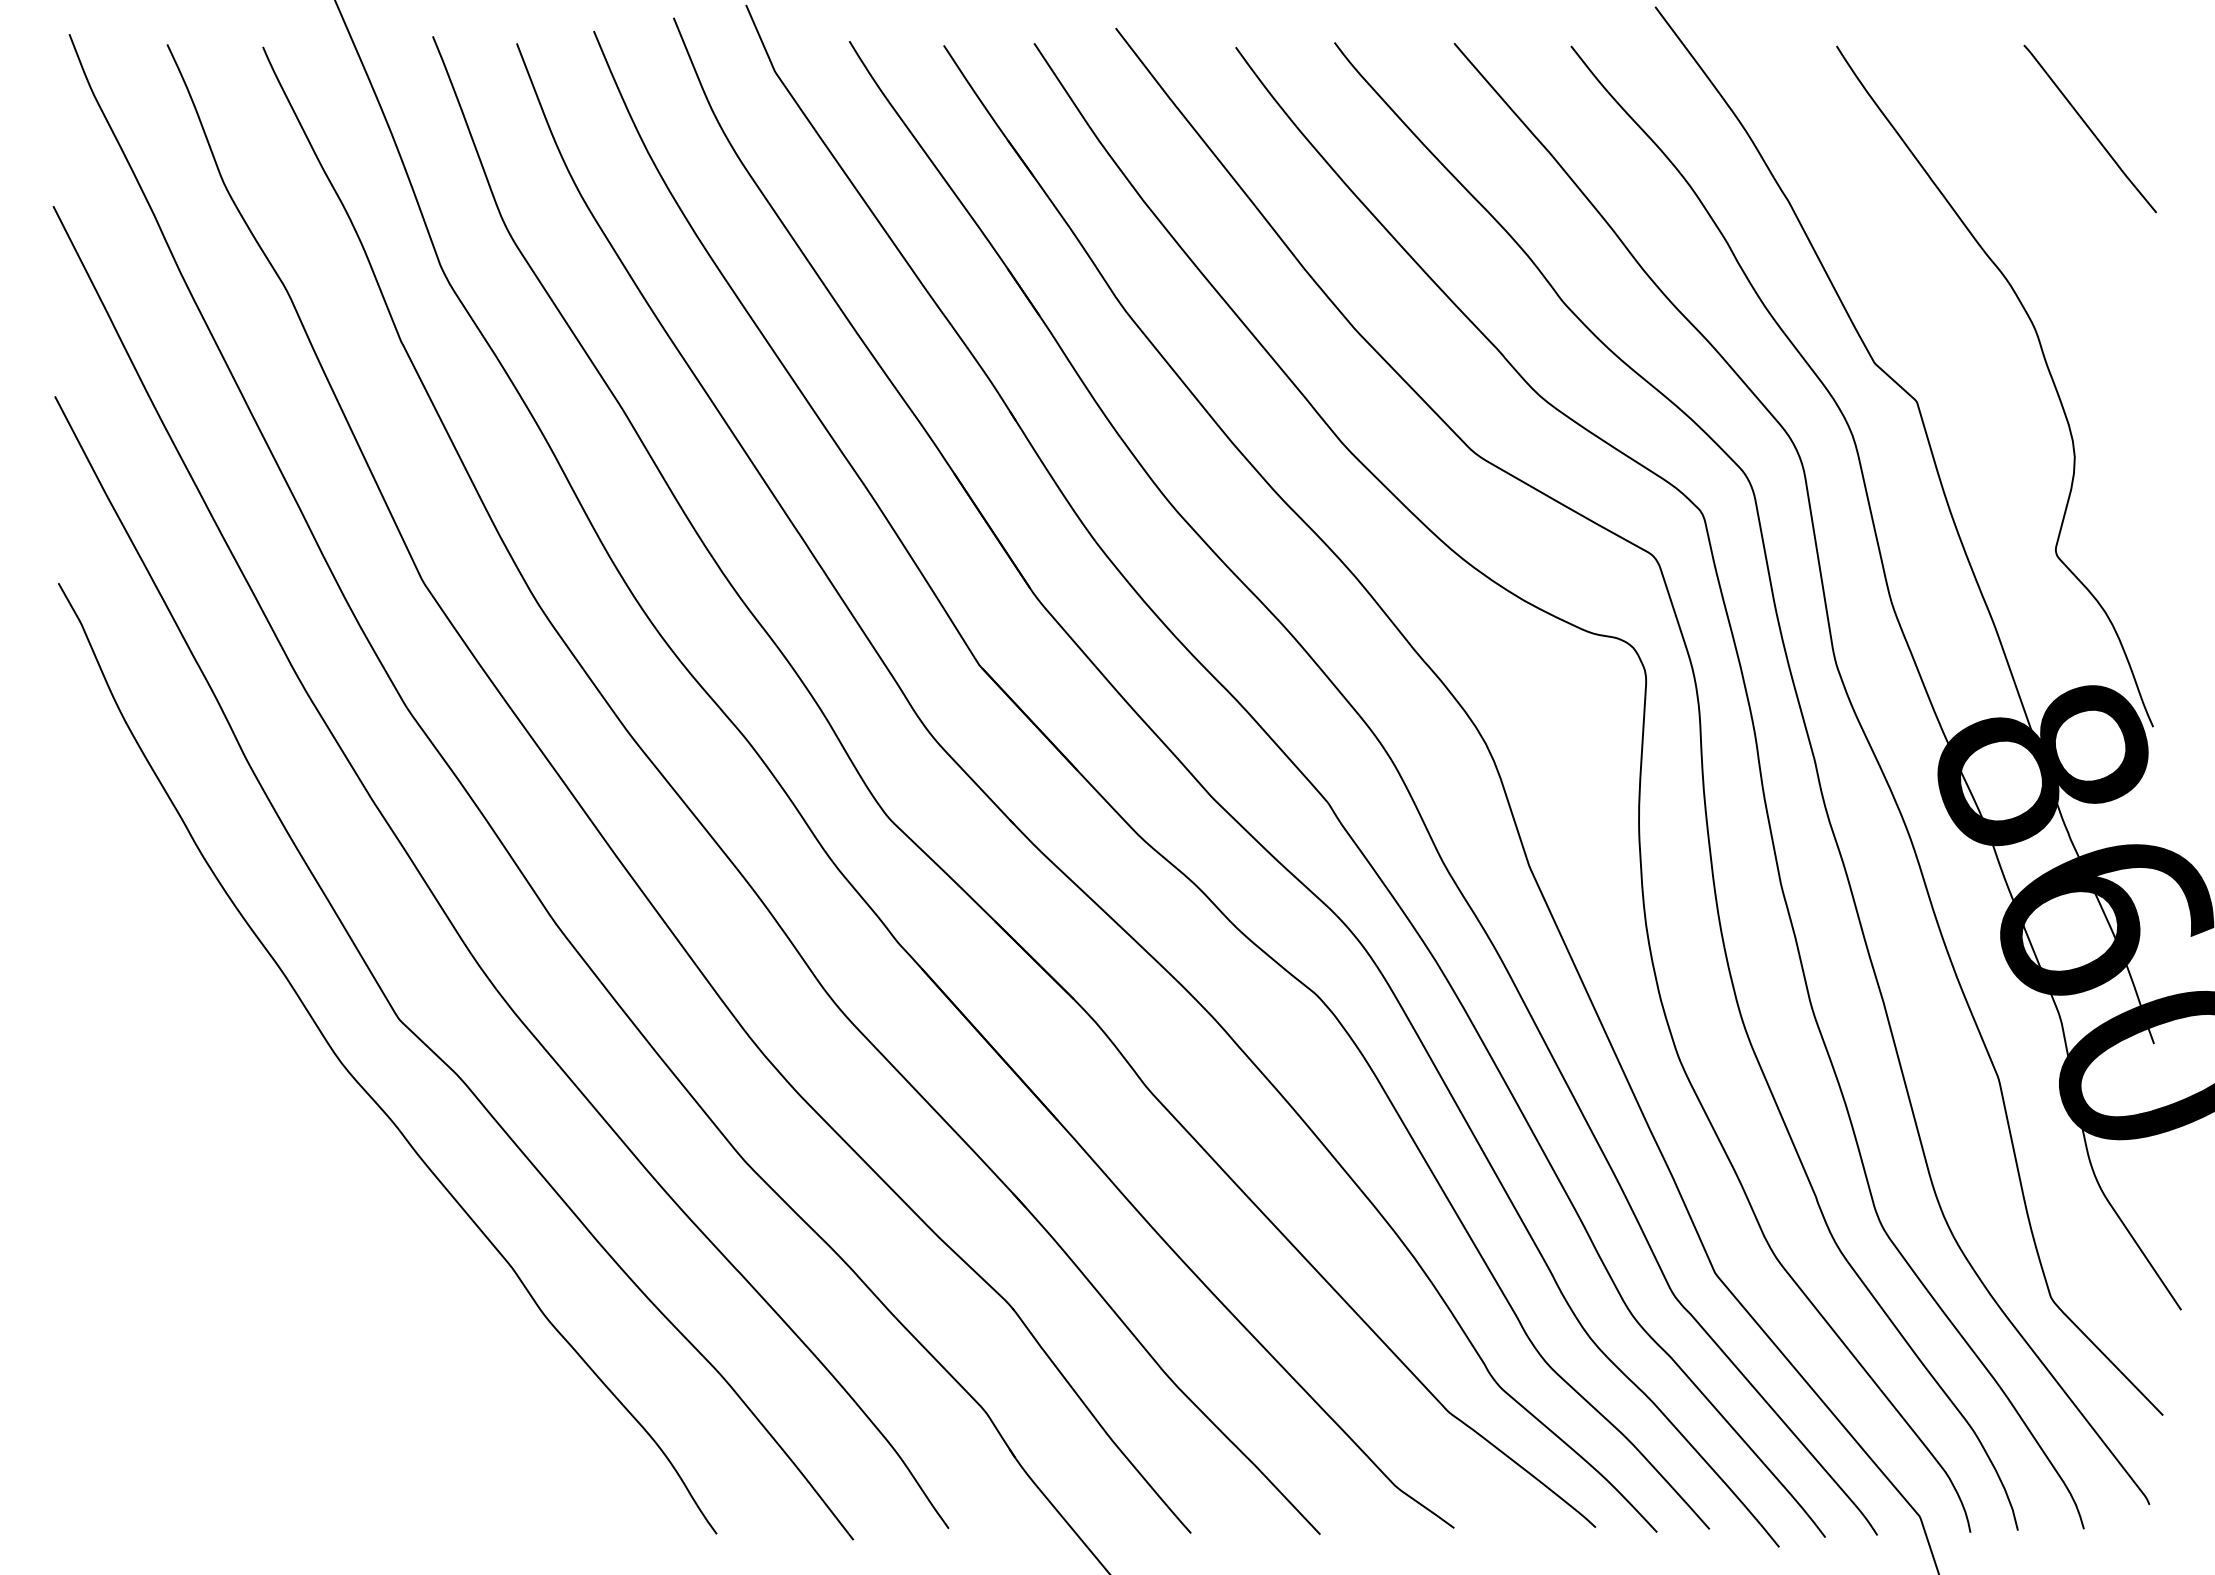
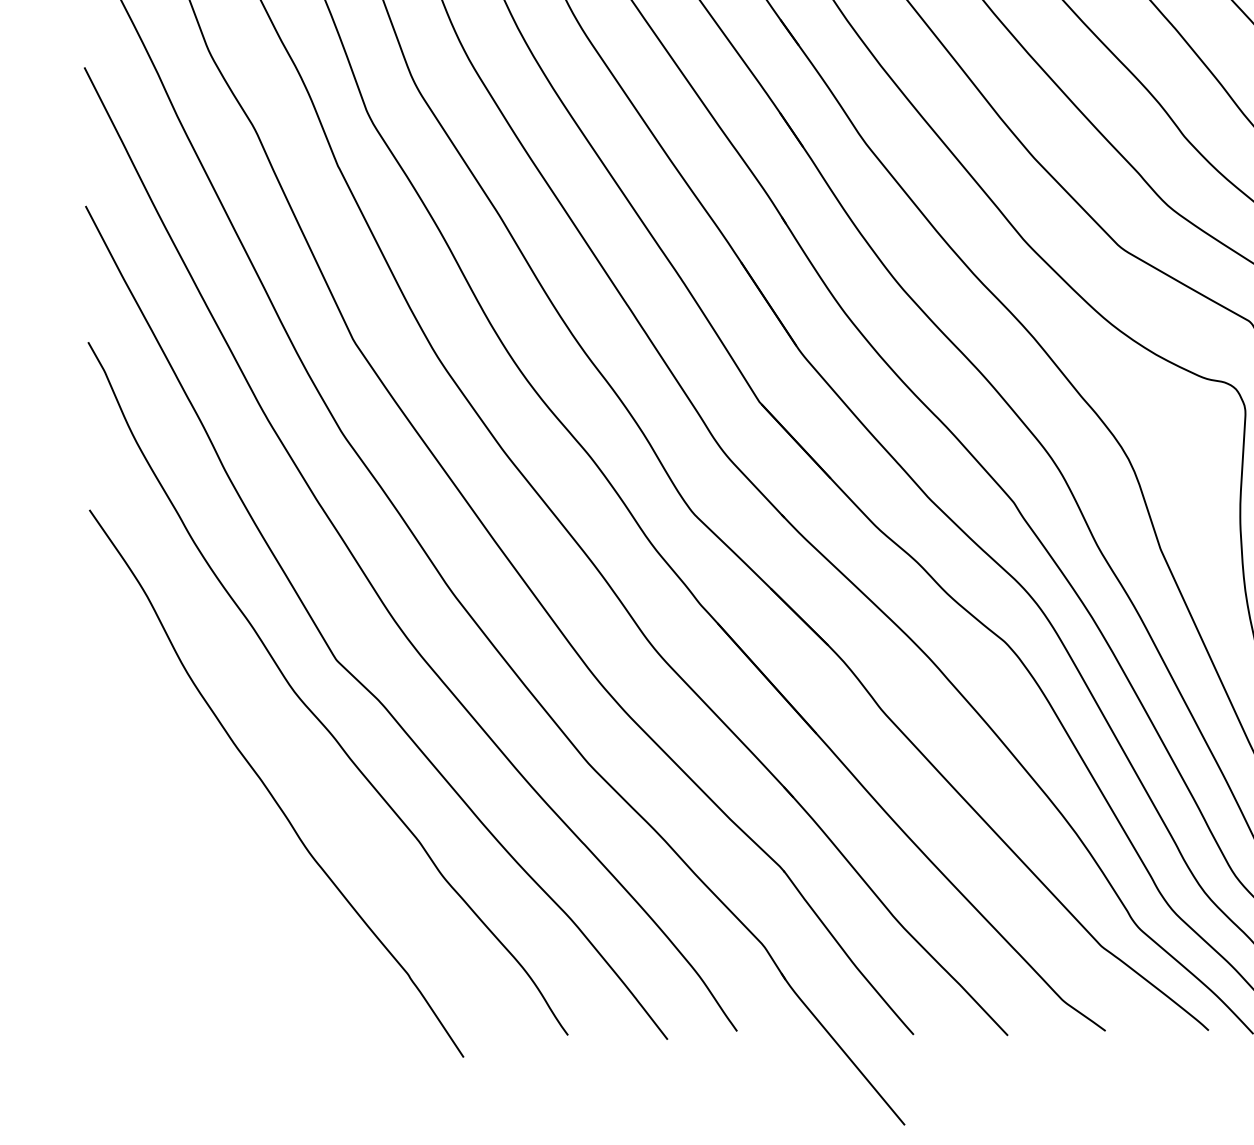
curve: (304, 1194) -> (267, 787), added

